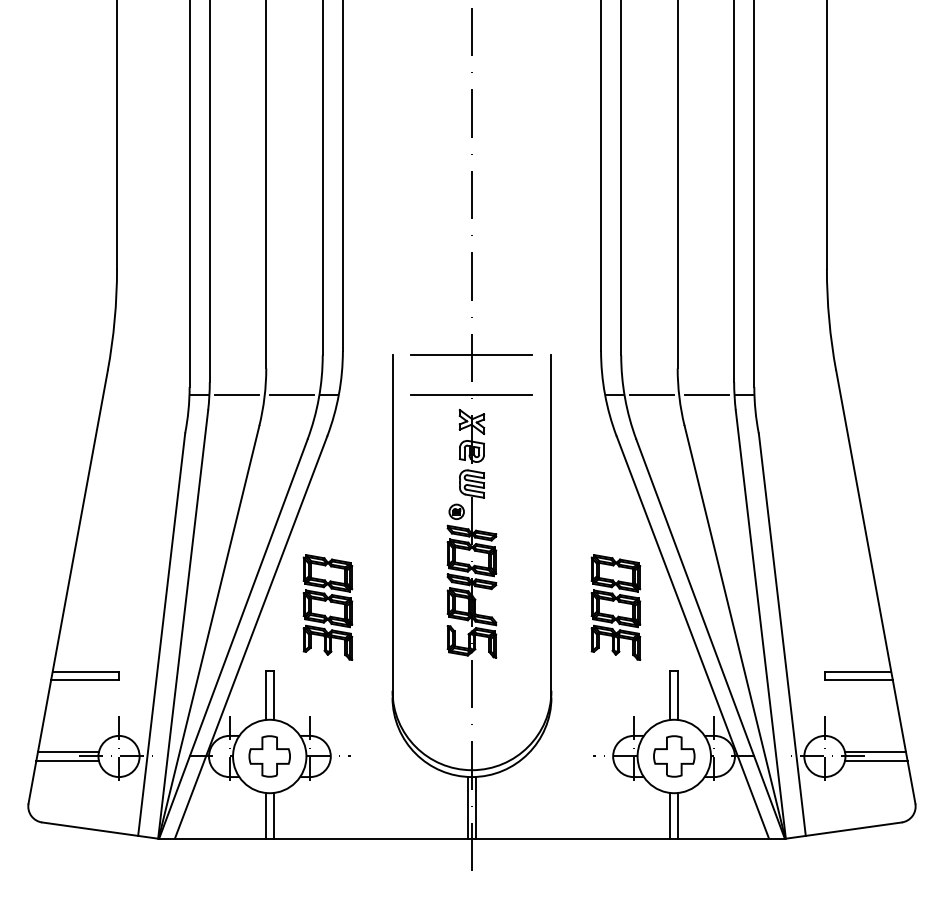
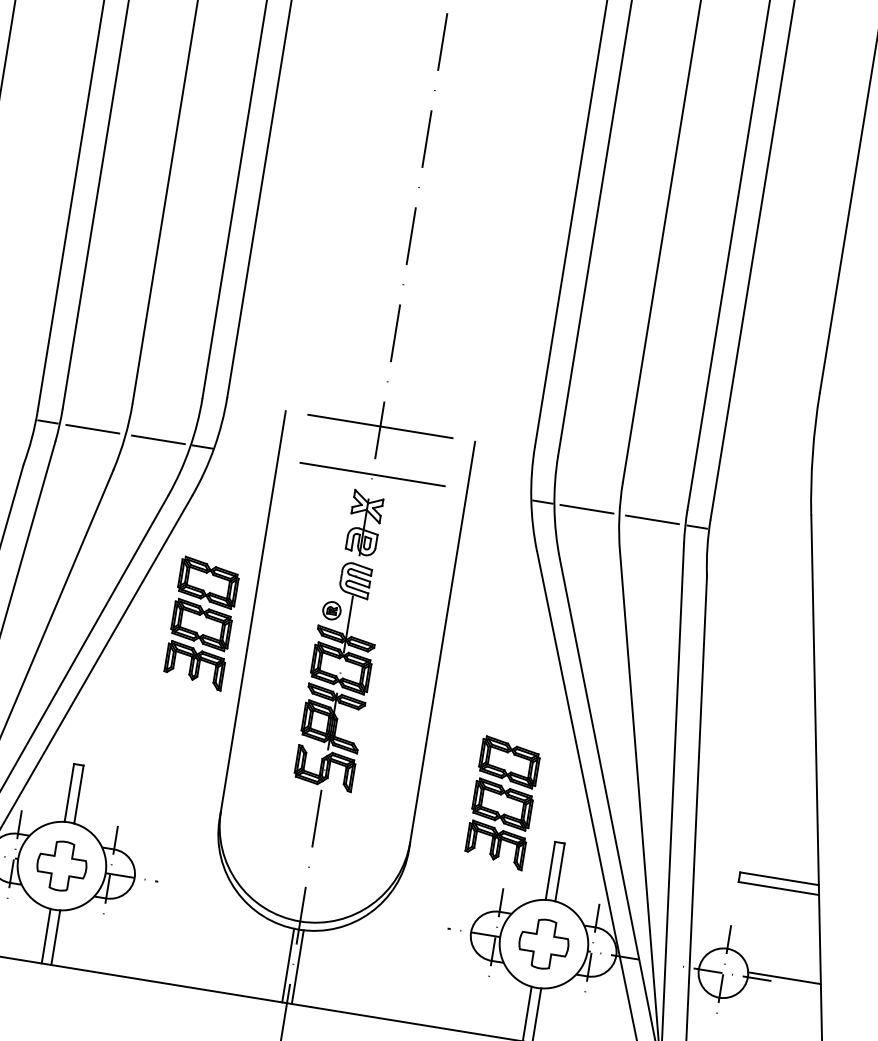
part: (327, 607) -> (201, 623), moved
part: (615, 607) -> (502, 802), moved
line: (876, 760) -> (784, 987), removed

